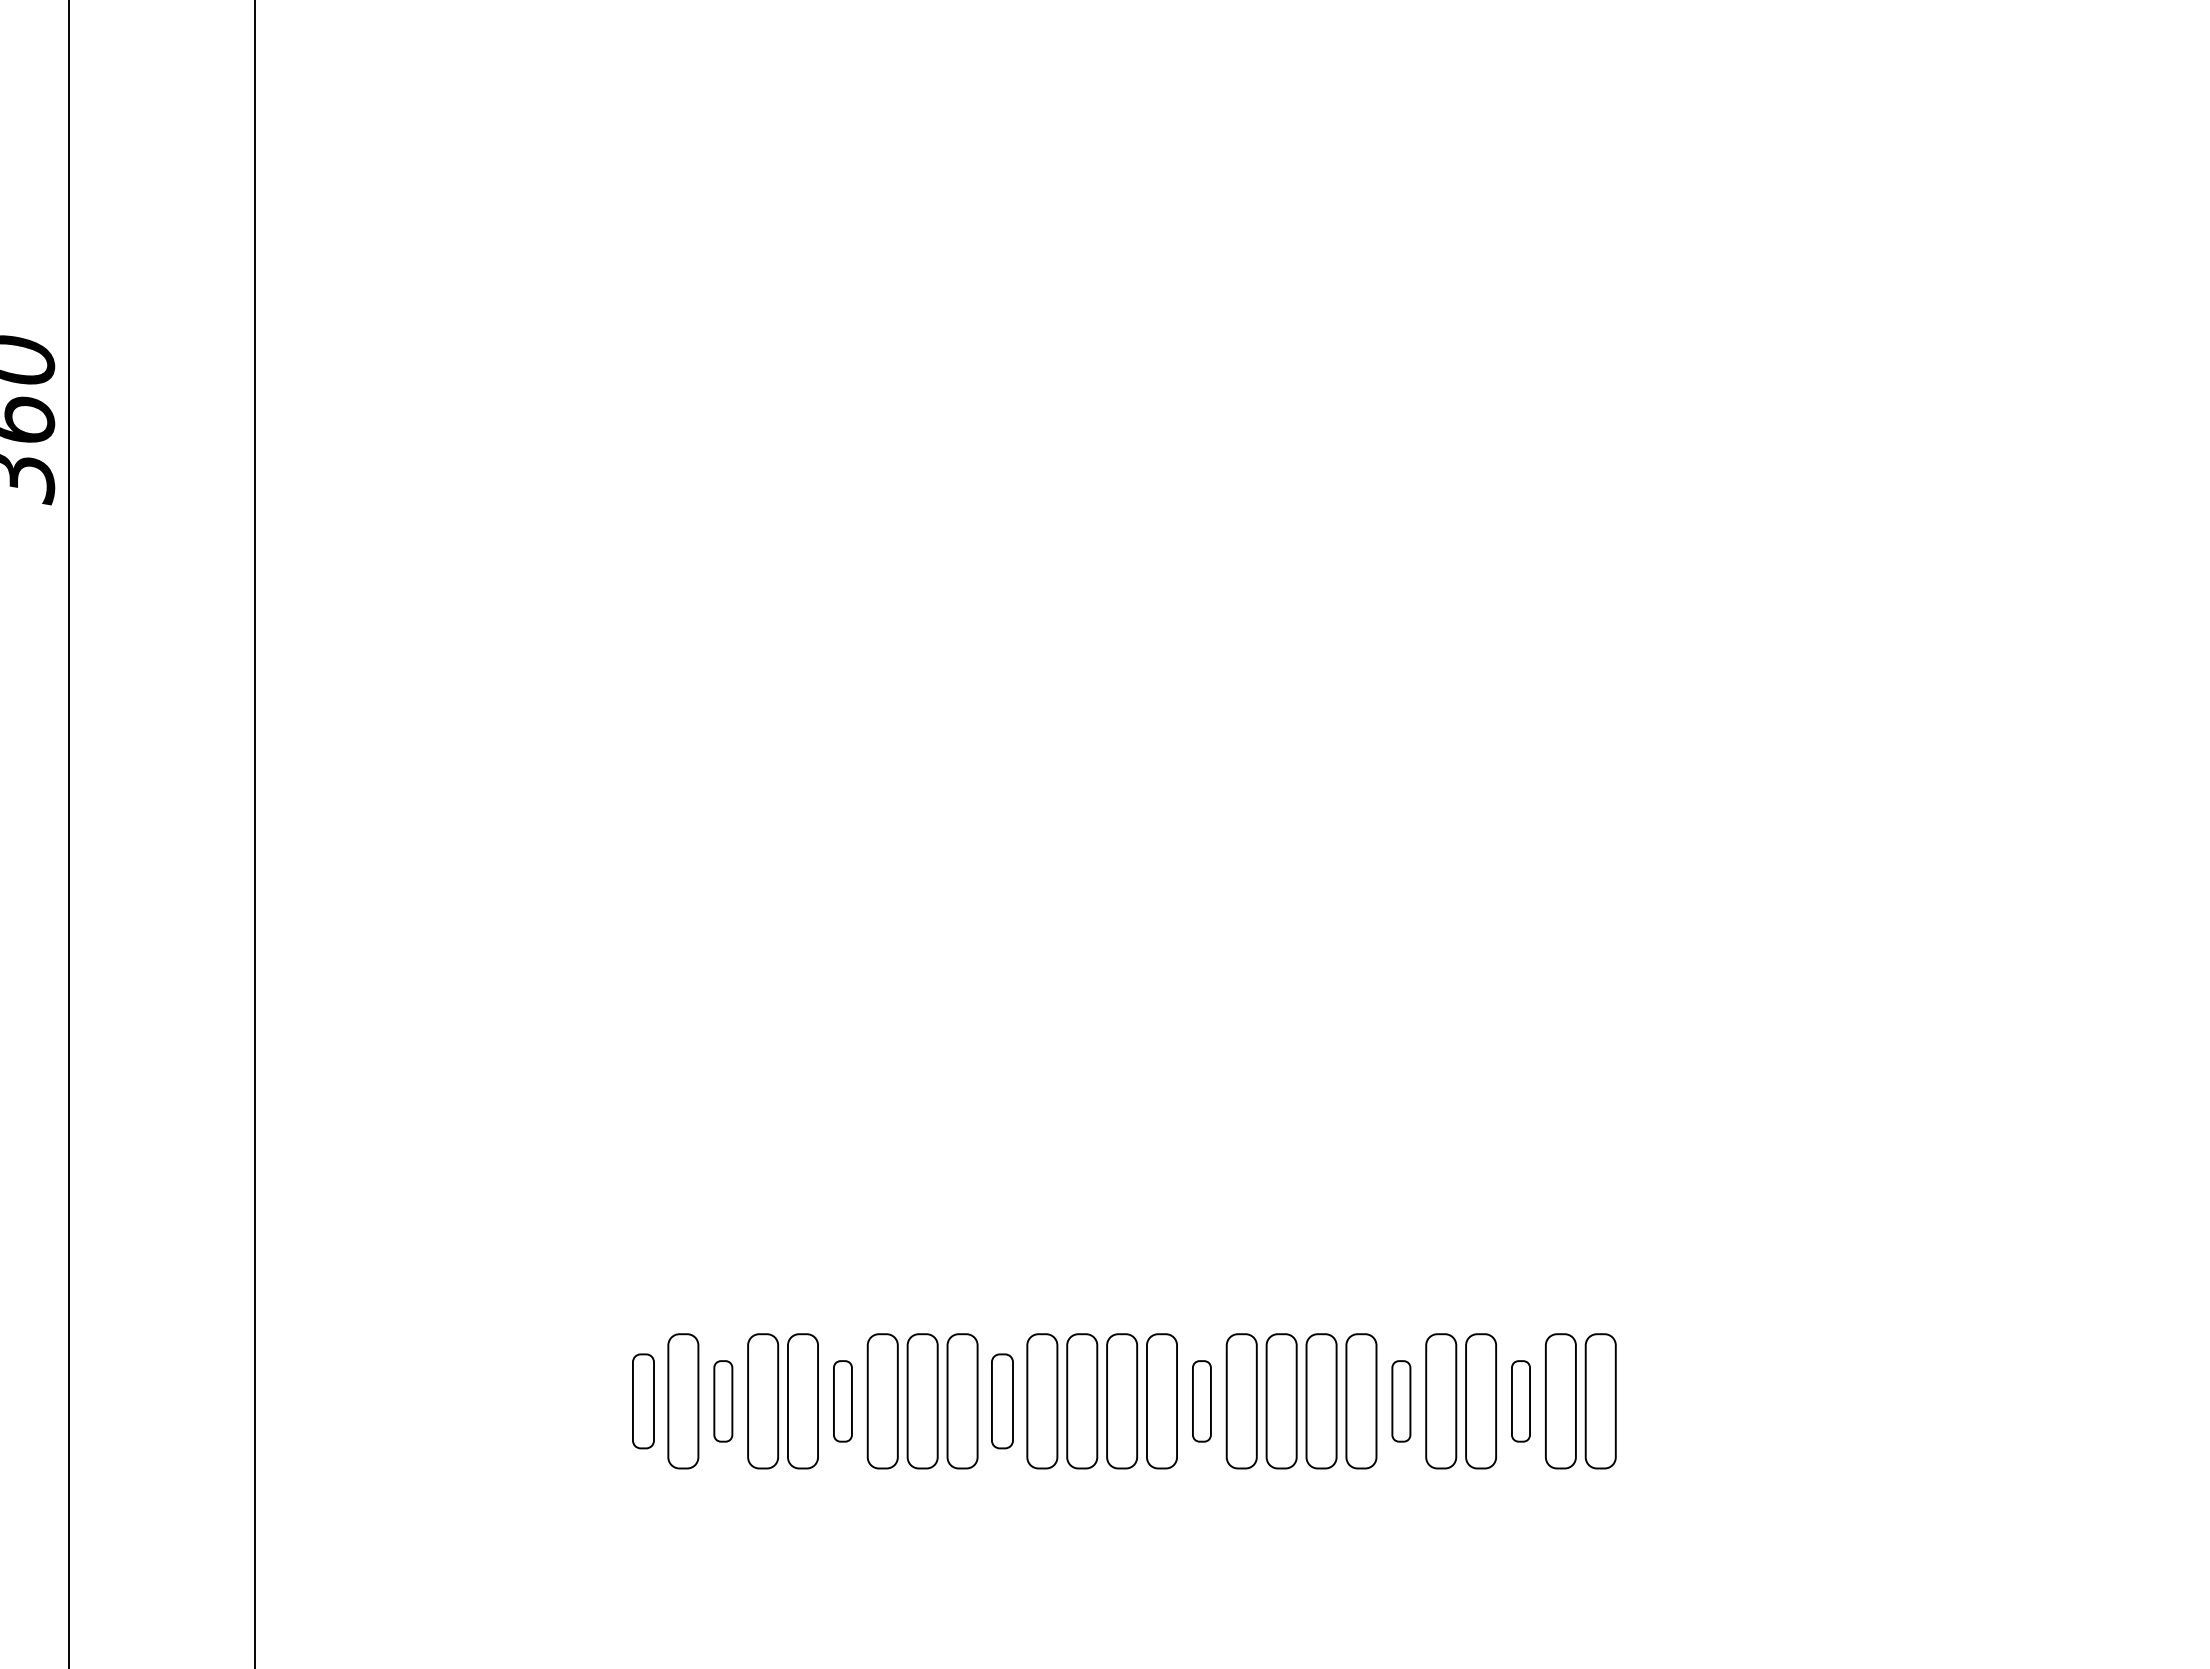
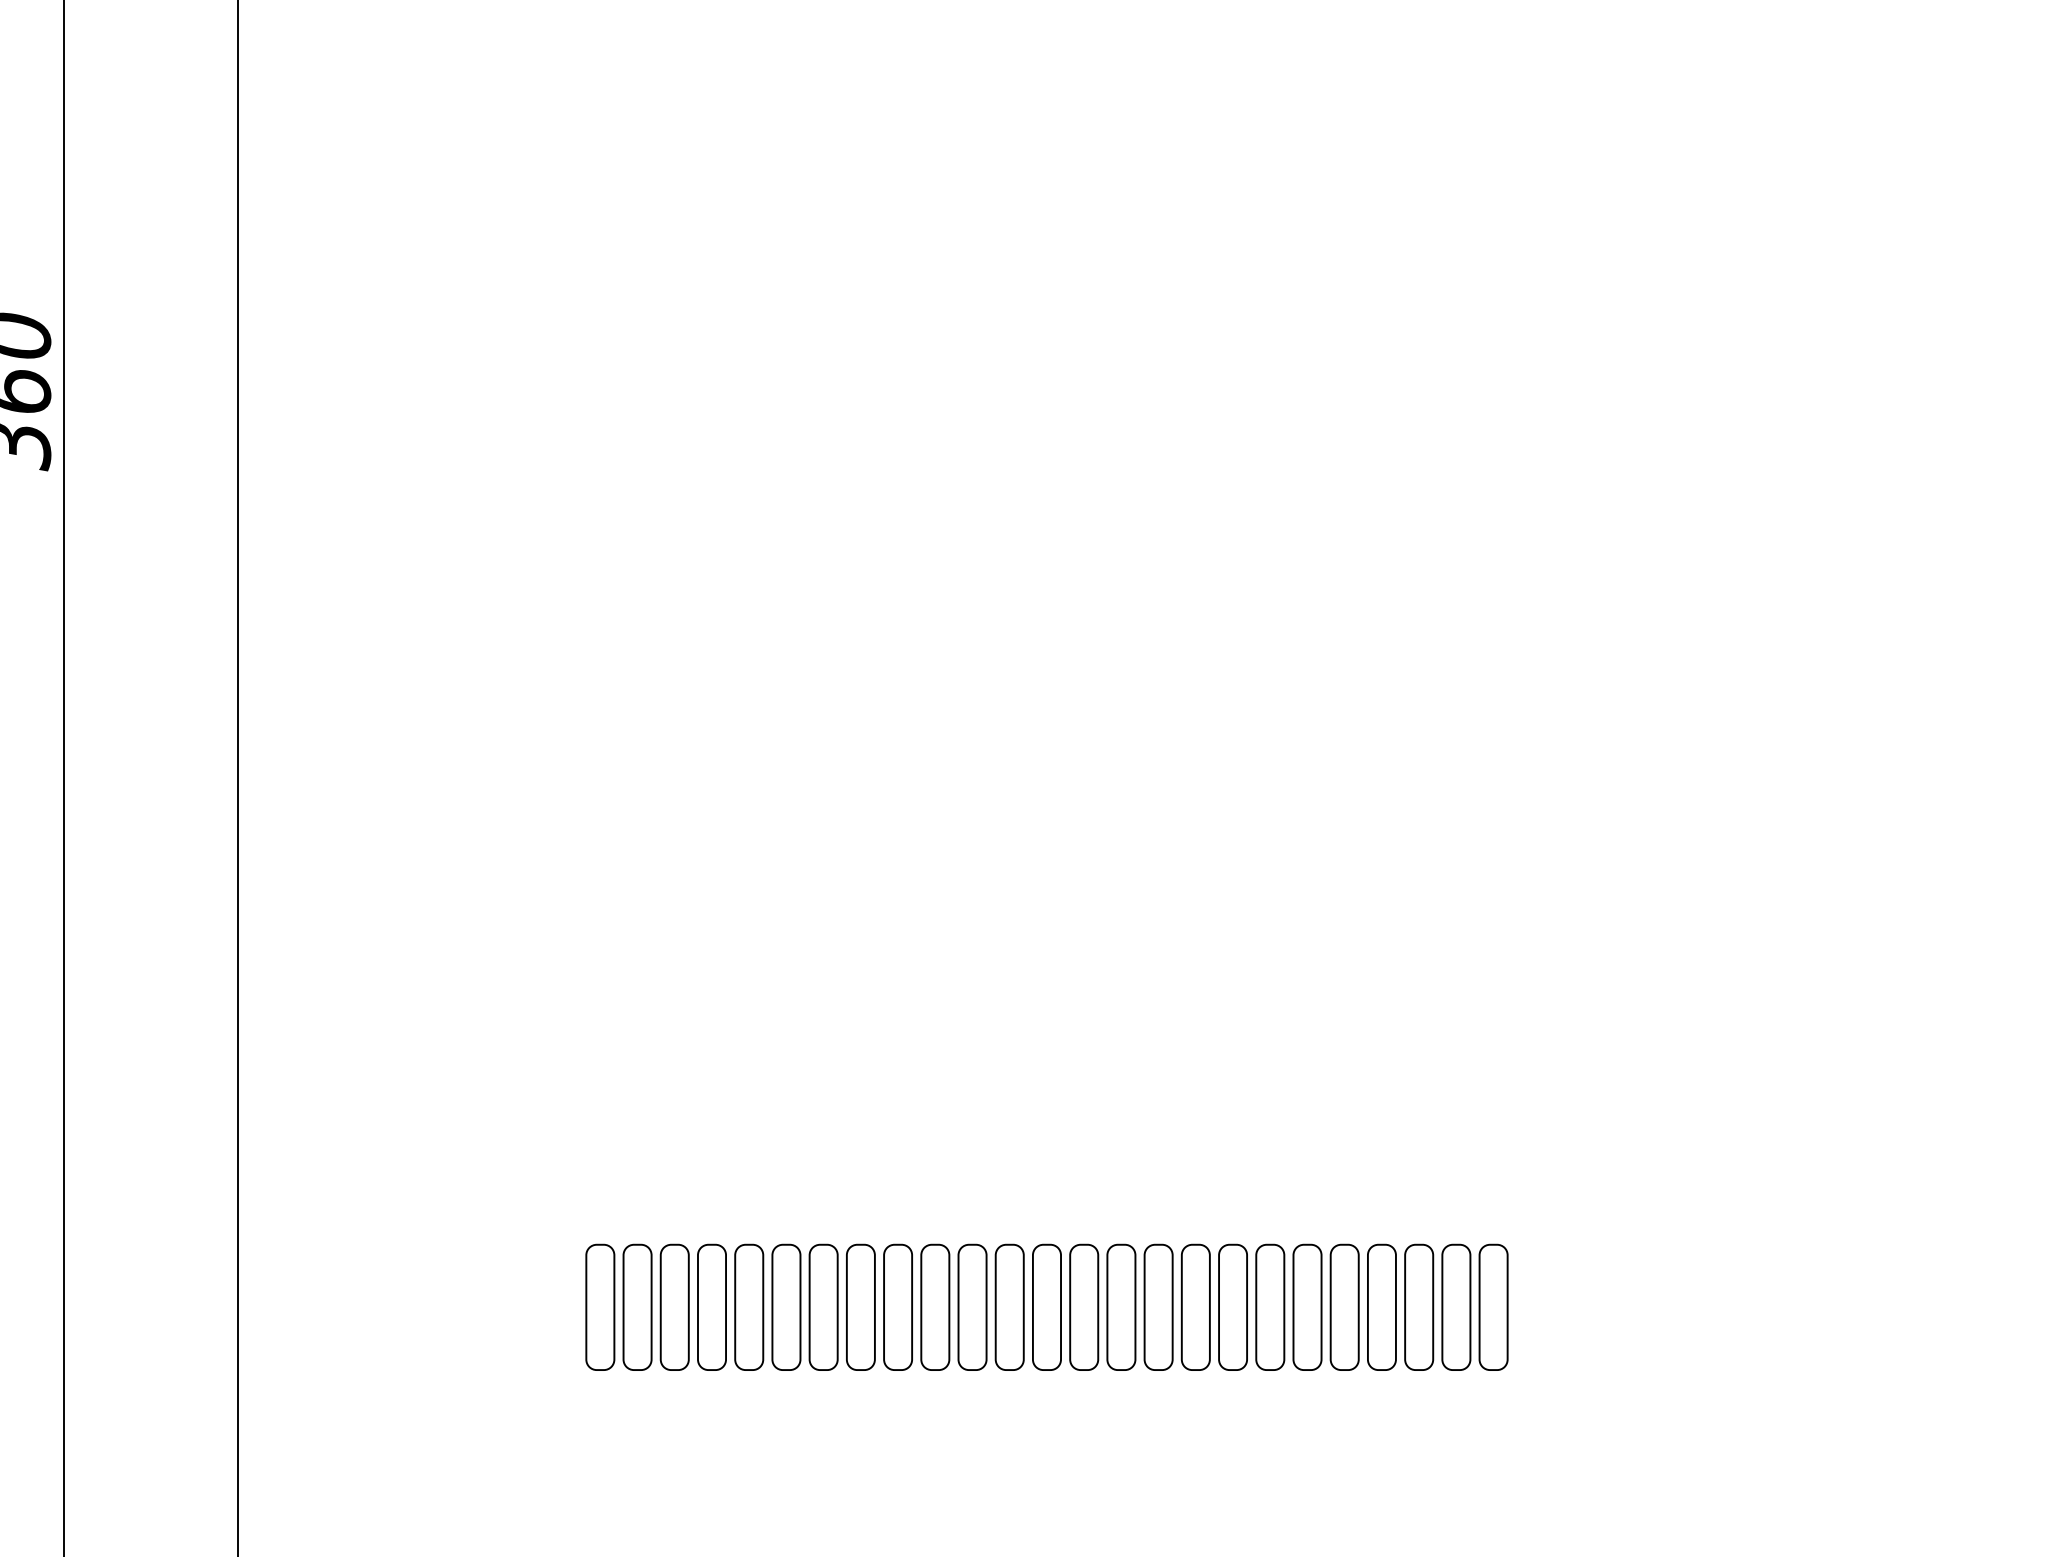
part: (643, 1401) -> (600, 1307), size x1.43
part: (723, 1401) -> (675, 1307), size x1.67
part: (842, 1401) -> (786, 1307), size x1.67
part: (1002, 1401) -> (935, 1307), size x1.43
part: (1201, 1401) -> (1121, 1307), size x1.67
part: (1401, 1401) -> (1307, 1307), size x1.67
part: (1520, 1401) -> (1418, 1307), size x1.67

